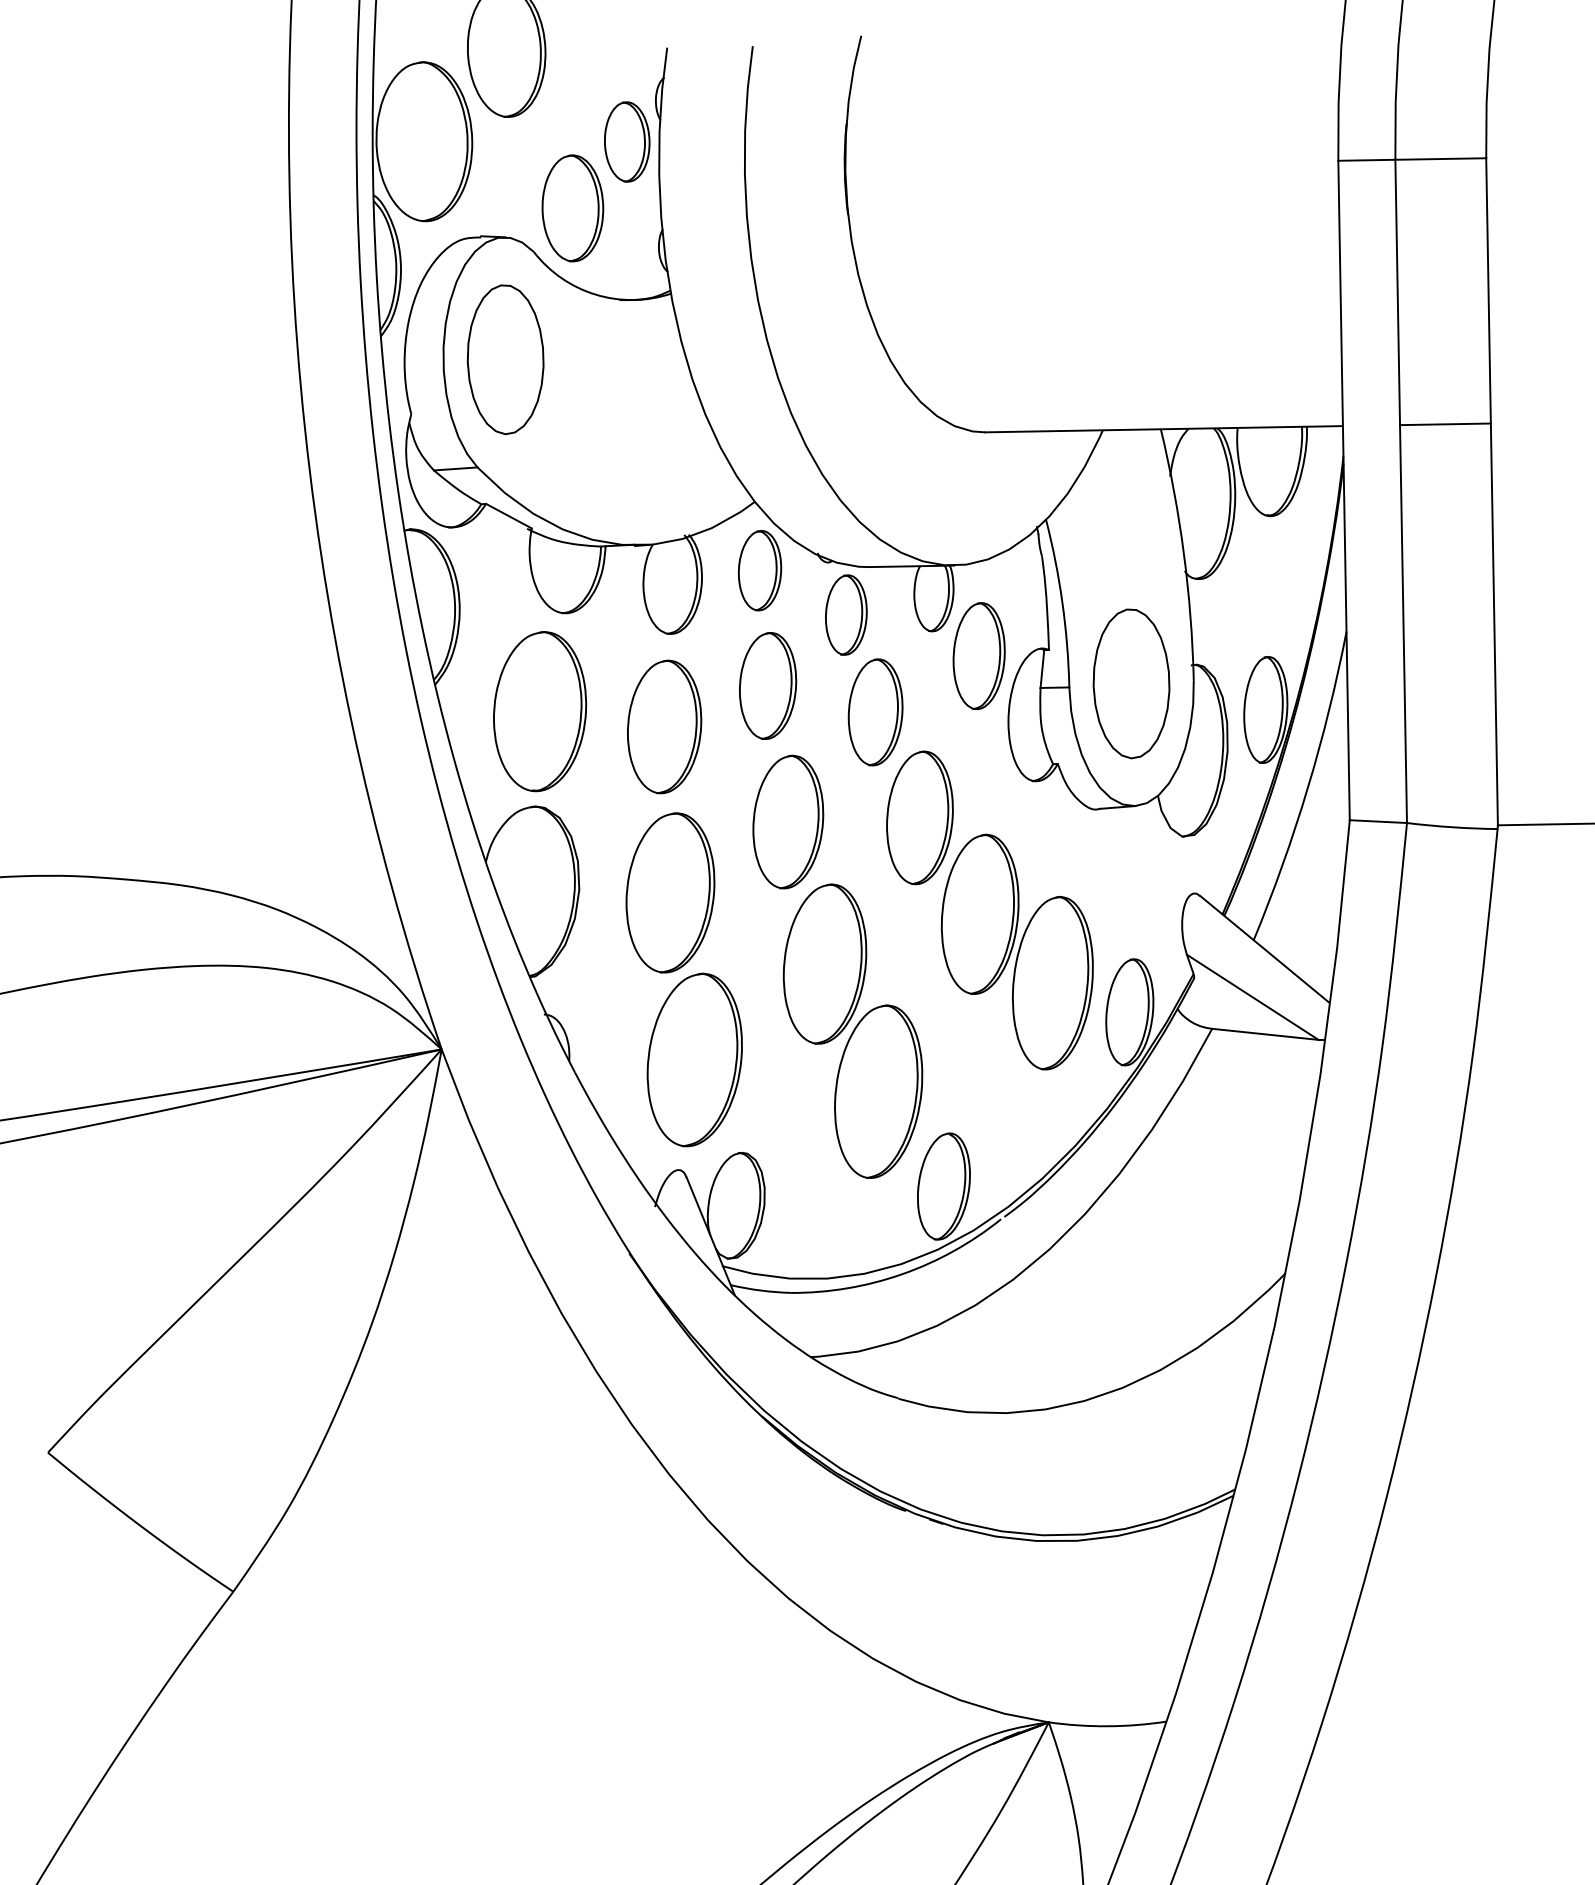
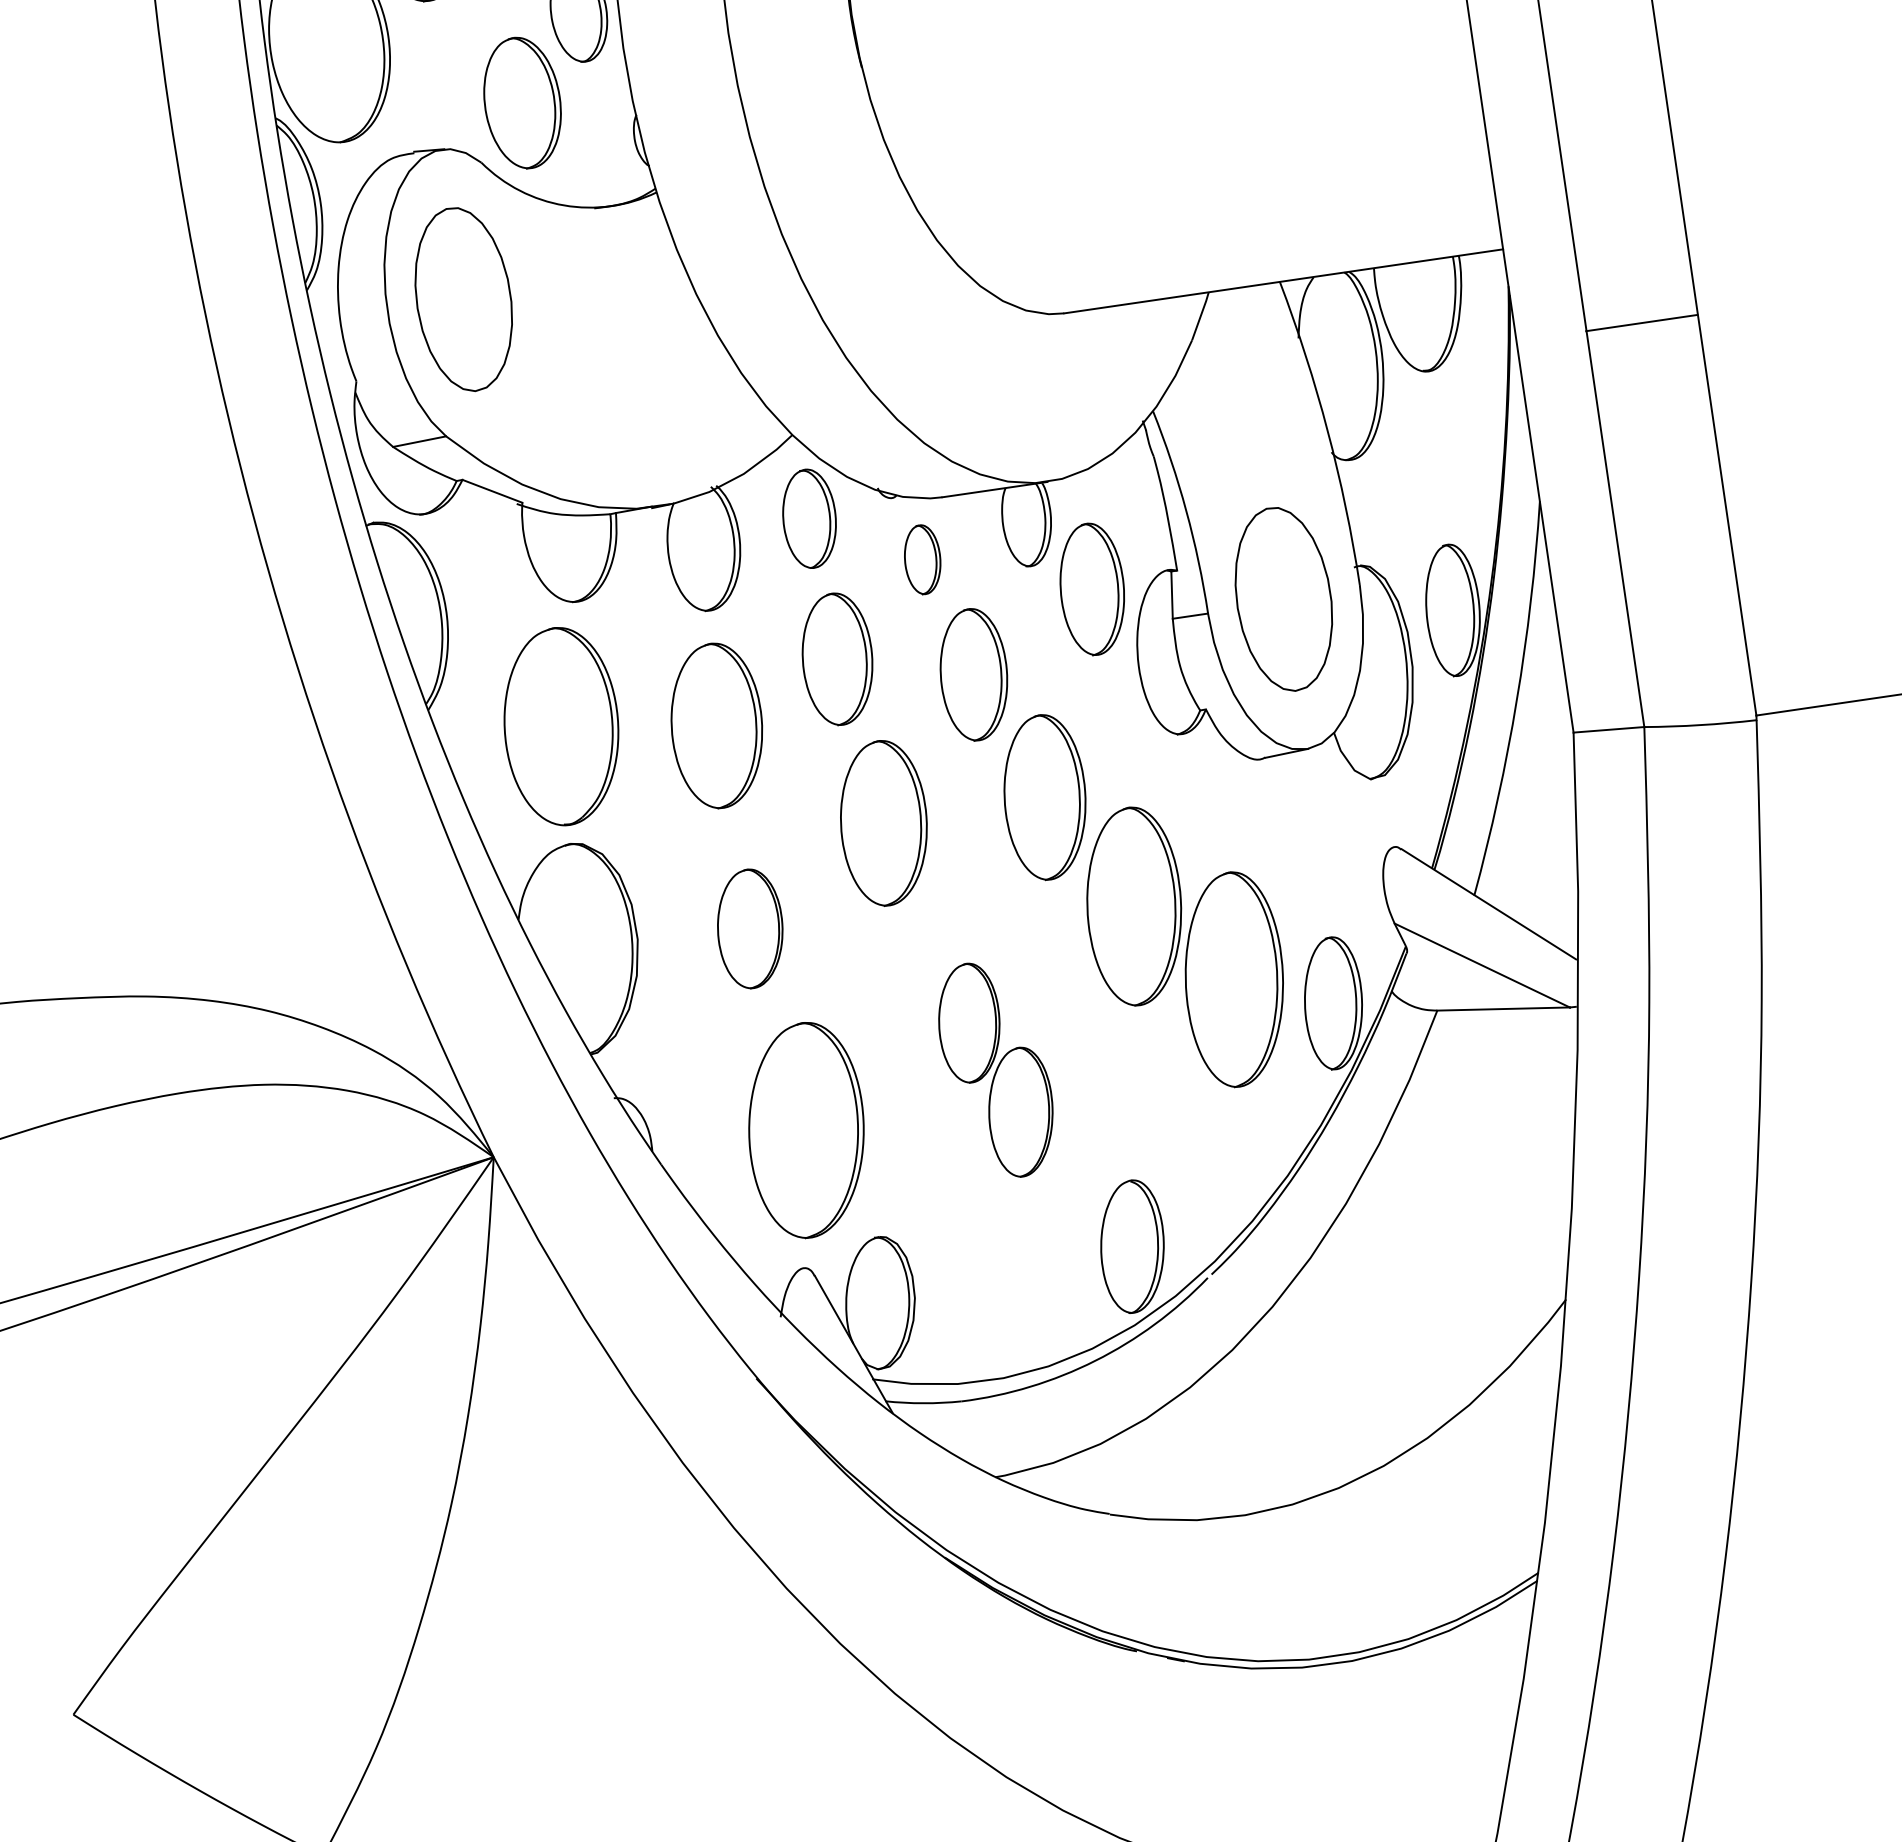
line: (1445, 424) -> (1641, 323), moved
part: (846, 614) -> (922, 559), size x0.7
part: (670, 892) -> (750, 928), size x0.6
part: (852, 1030) -> (995, 1069), size x0.6

